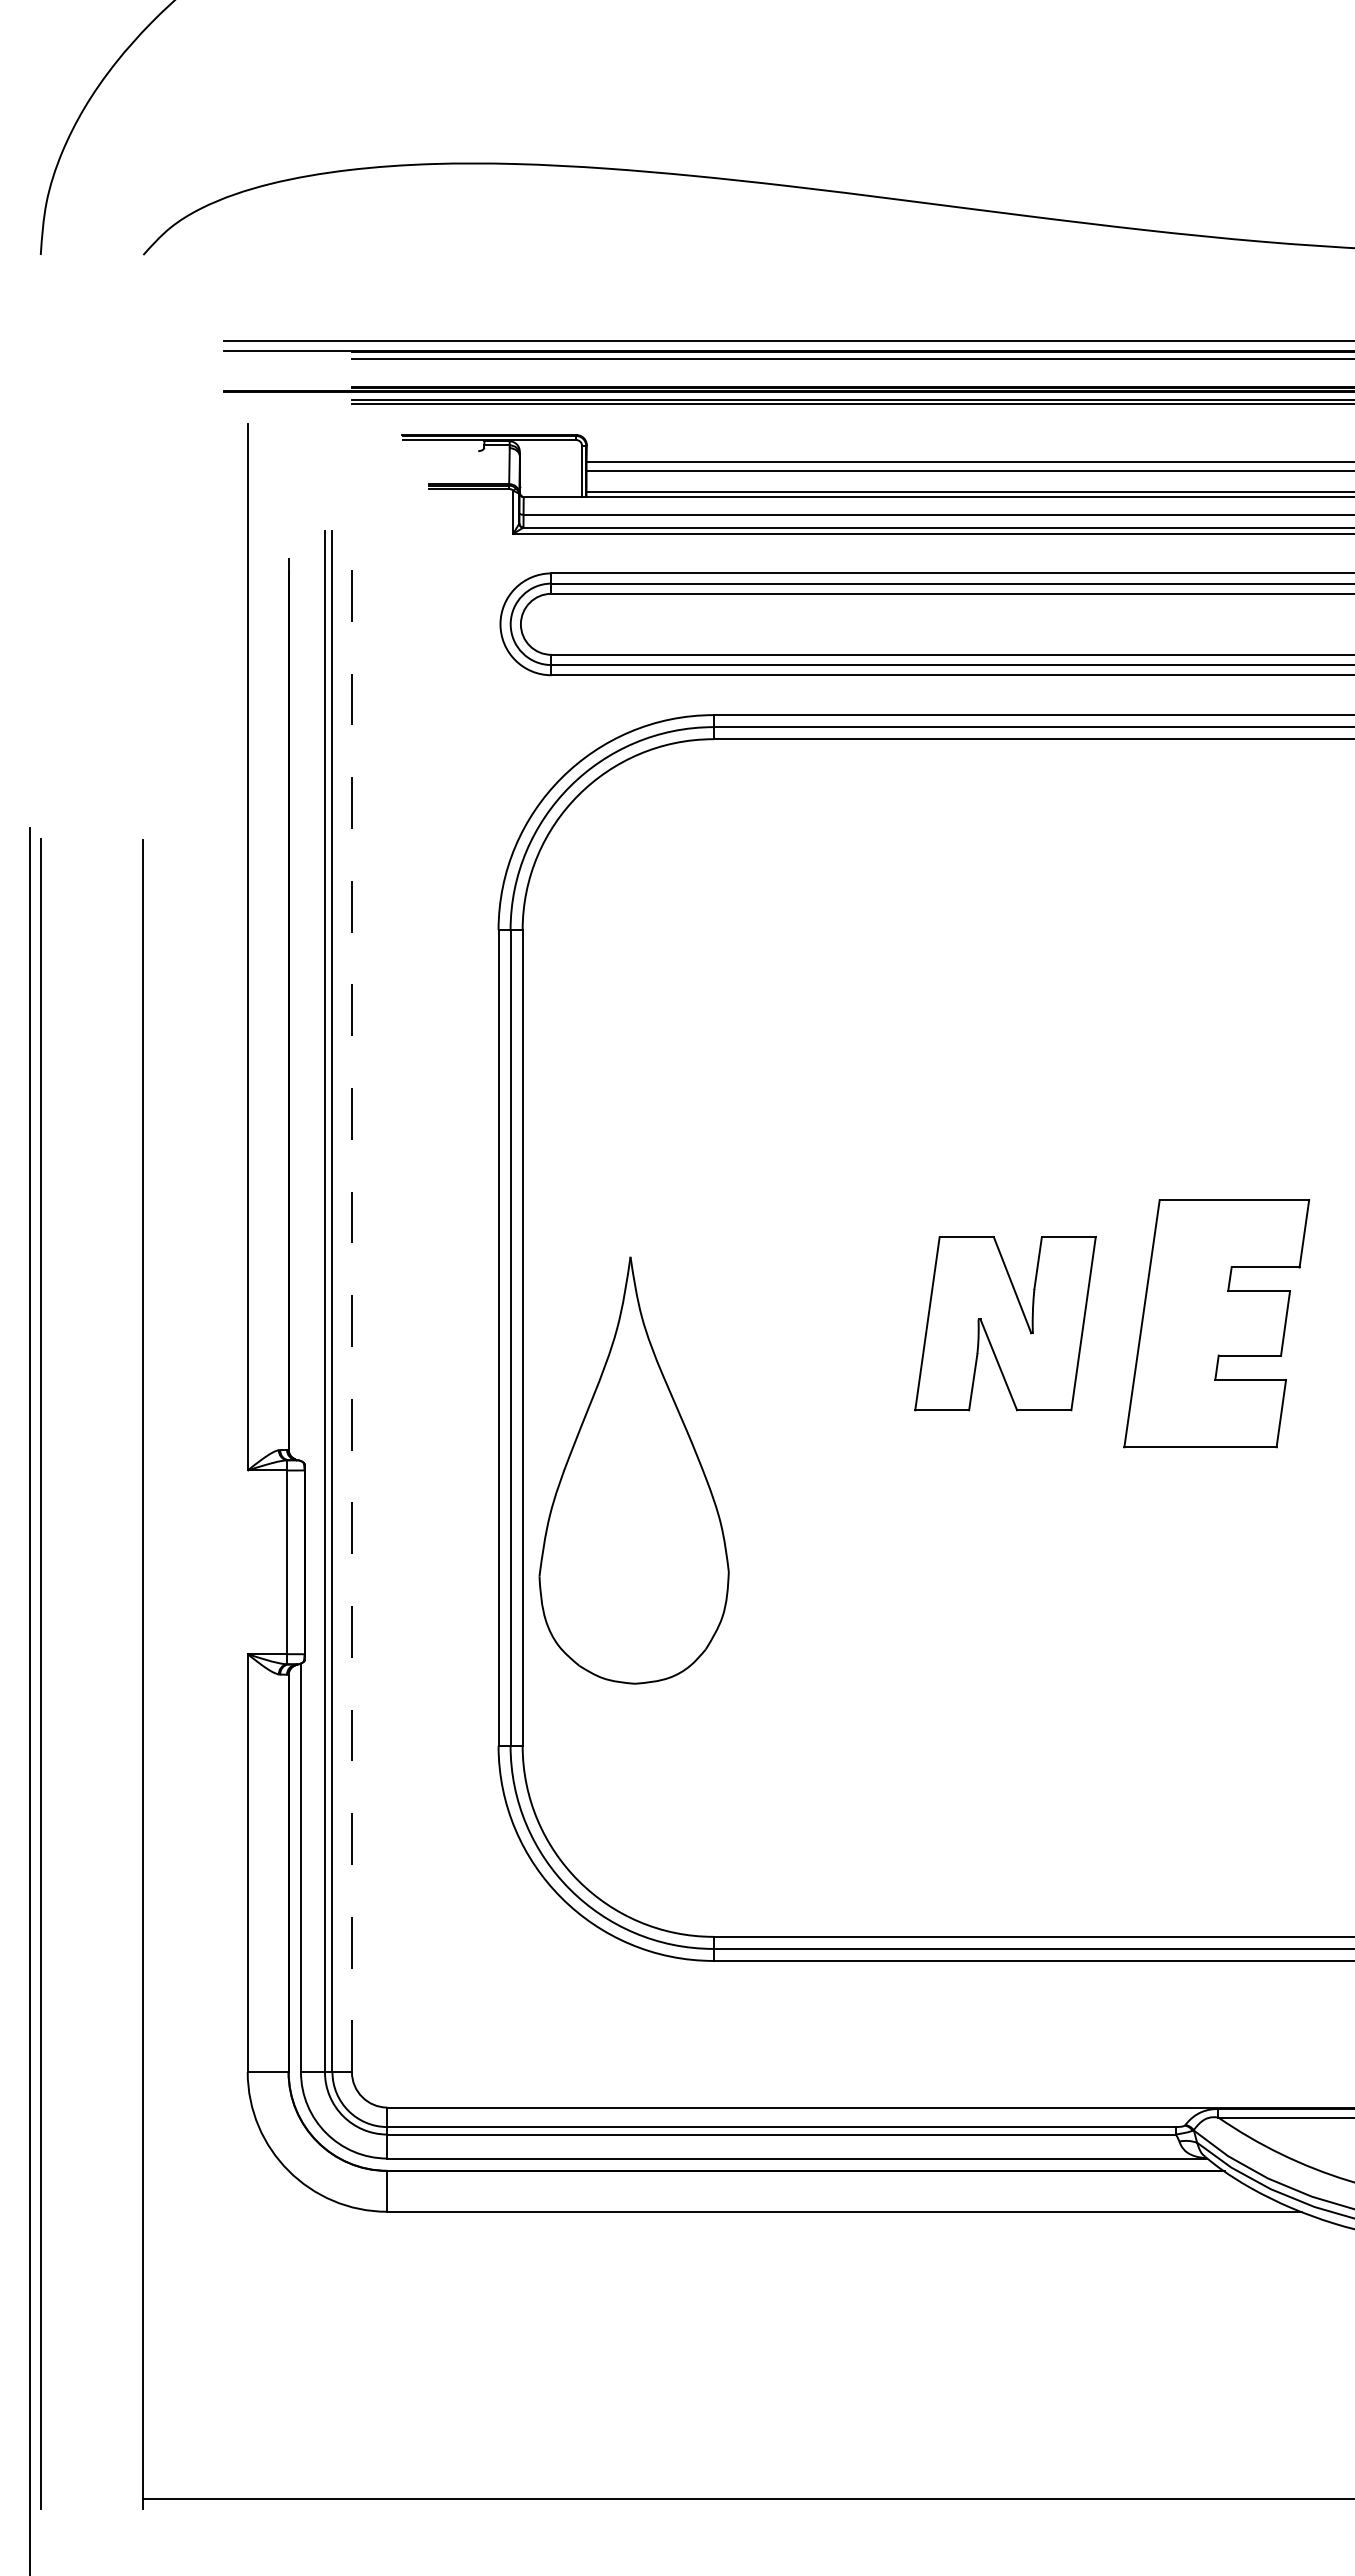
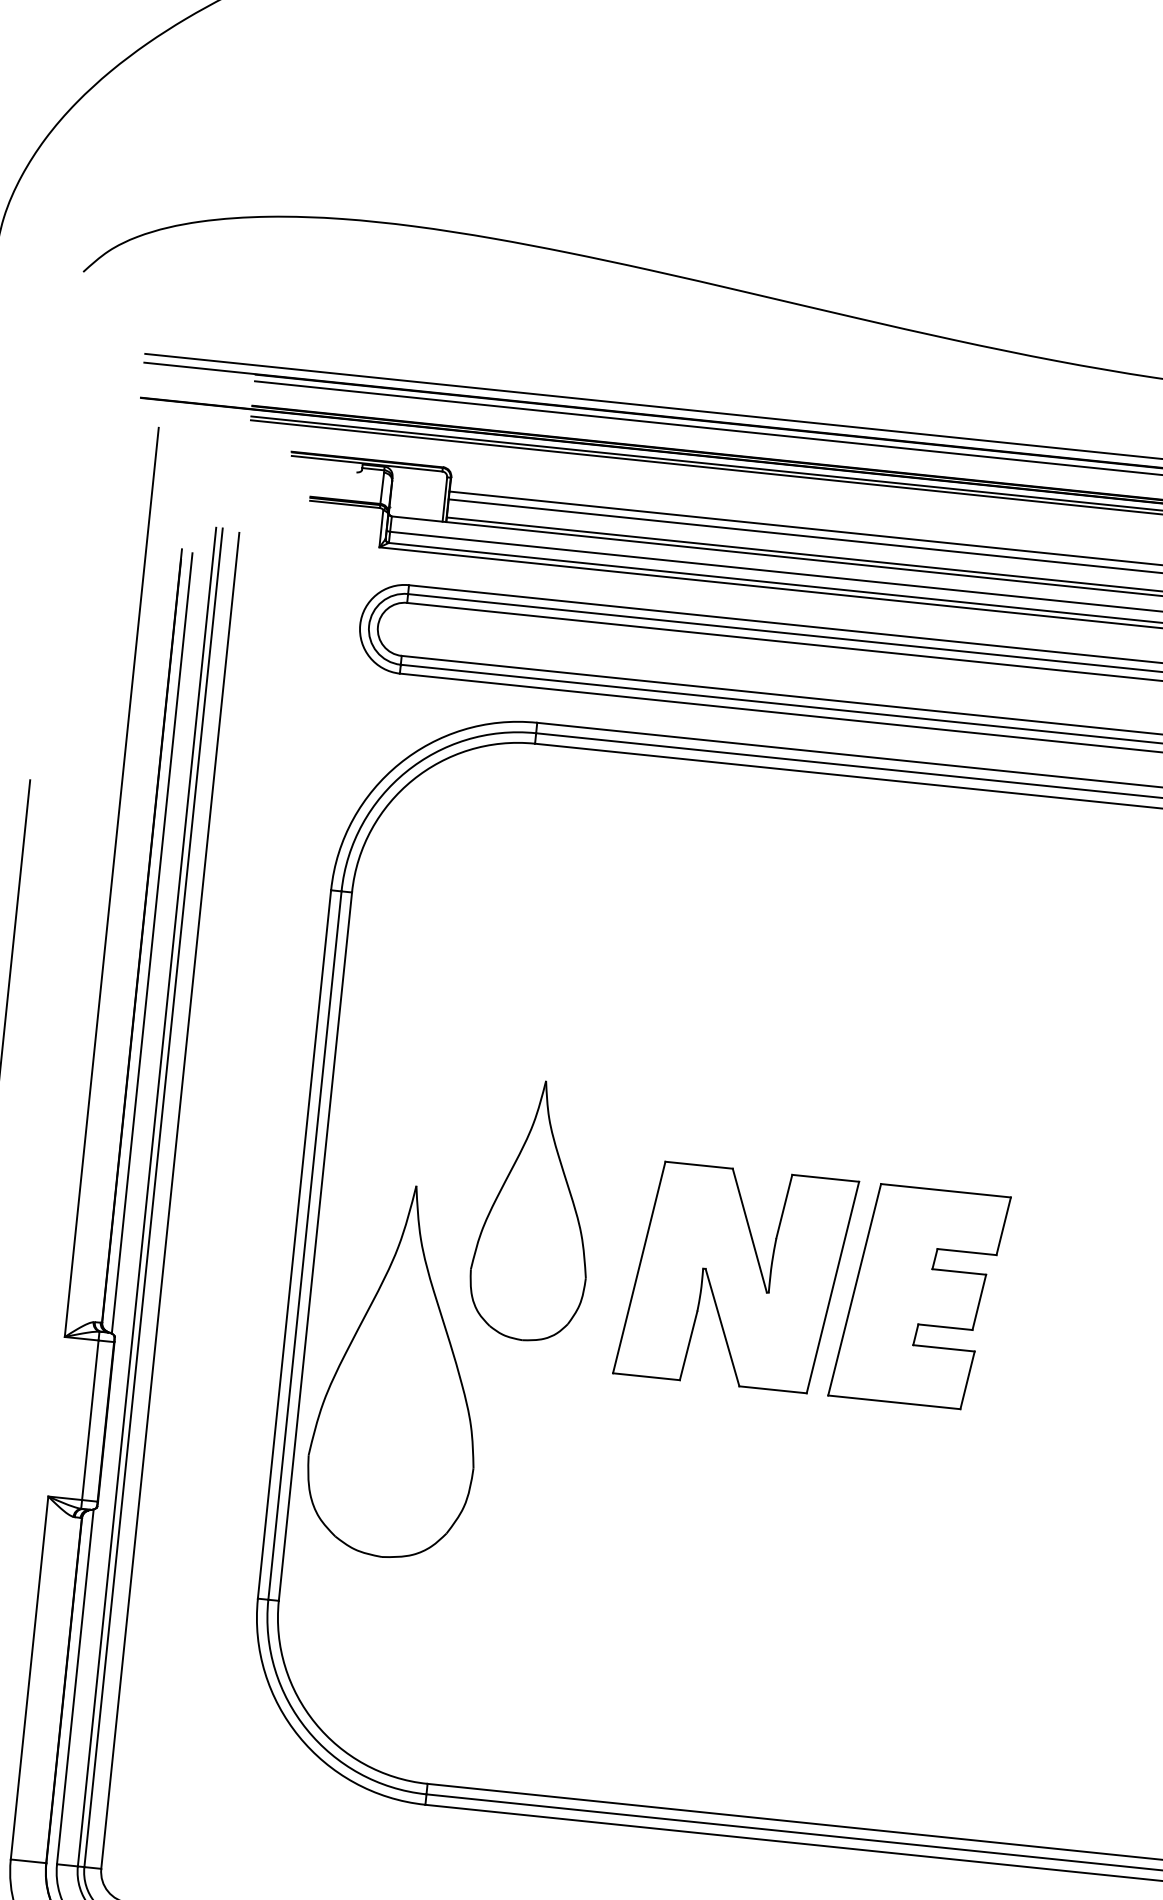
line: (300, 1011) -> (151, 943), added
part: (768, 1271) -> (534, 1210), added
line: (351, 1302) -> (169, 1200), dashed -> solid
part: (1005, 1323) -> (736, 1277), size x1.43

